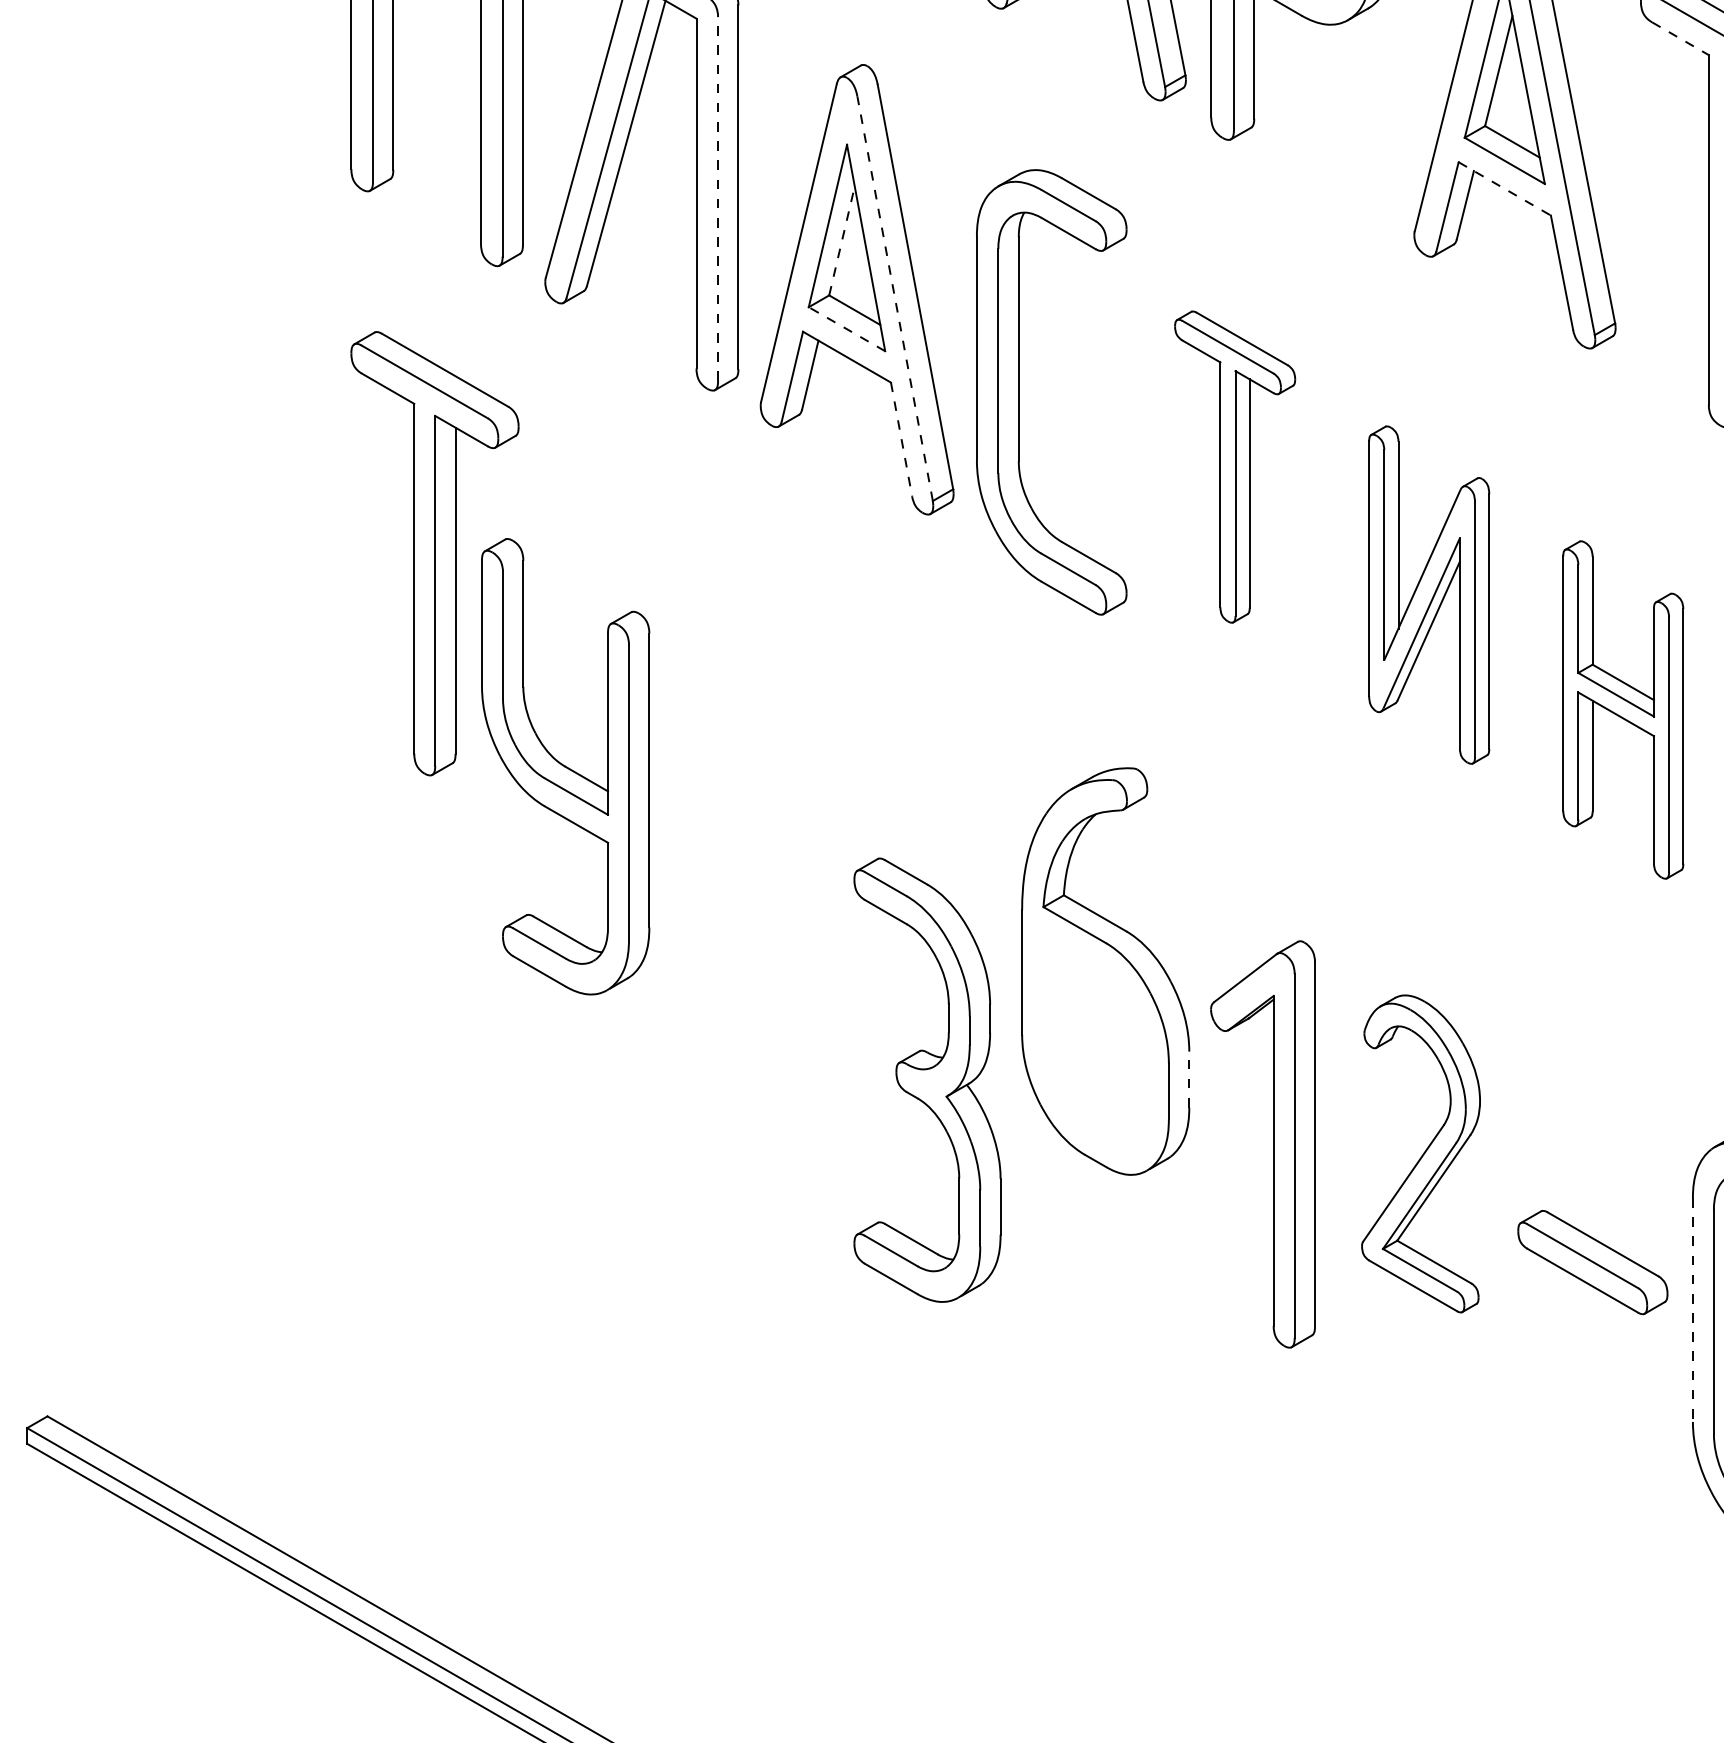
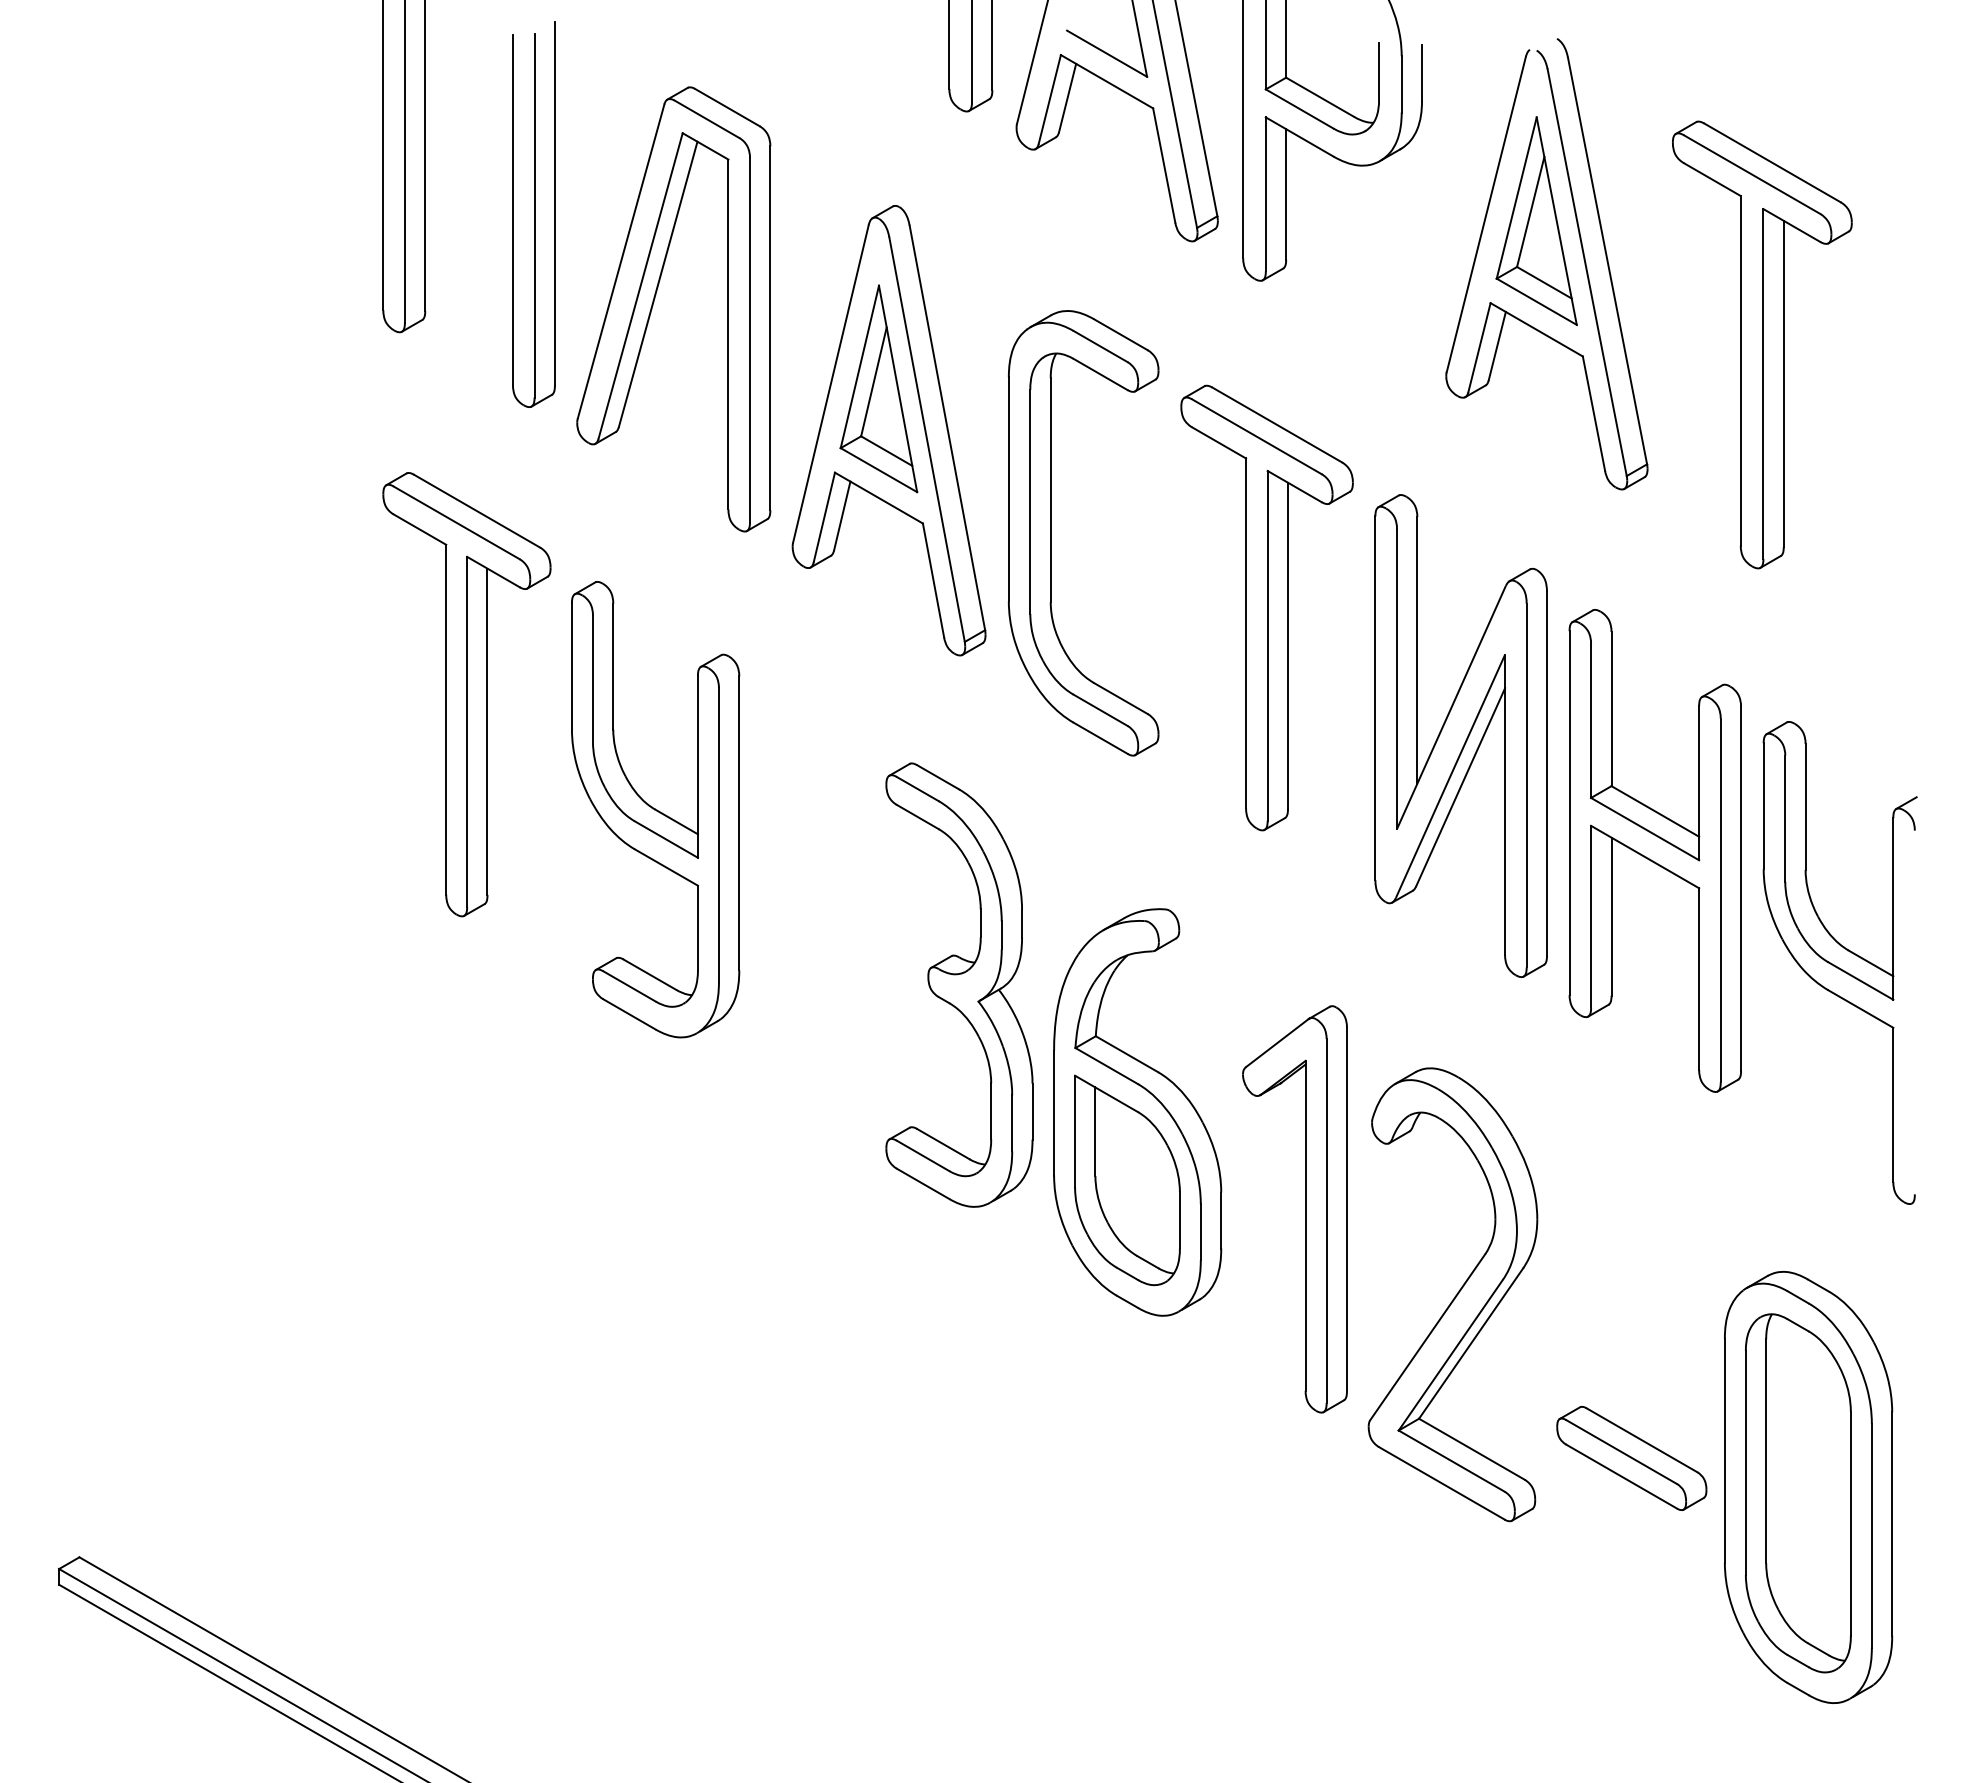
line: (1680, 38) -> (1712, 179), dashed -> solid
line: (1505, 189) -> (1537, 330), dashed -> solid
line: (718, 198) -> (750, 339), dashed -> solid
line: (841, 240) -> (873, 381), dashed -> solid
line: (895, 298) -> (927, 439), dashed -> solid
line: (846, 328) -> (878, 469), dashed -> solid
line: (901, 439) -> (933, 580), dashed -> solid
part: (1234, 466) -> (1266, 607), size x1.43
part: (1428, 594) -> (1460, 735), size x1.43
part: (1622, 709) -> (1654, 850), size x1.43
part: (565, 766) -> (655, 809), moved
part: (1095, 1039) -> (1127, 1180), added
part: (927, 1079) -> (959, 984), moved
line: (1189, 1079) -> (1221, 1220), dashed -> solid
part: (1273, 1144) -> (1305, 1209), moved
part: (1420, 1153) -> (1452, 1294), size x1.43
part: (1592, 1261) -> (1631, 1457), moved
line: (1692, 1309) -> (1724, 1450), dashed -> solid

